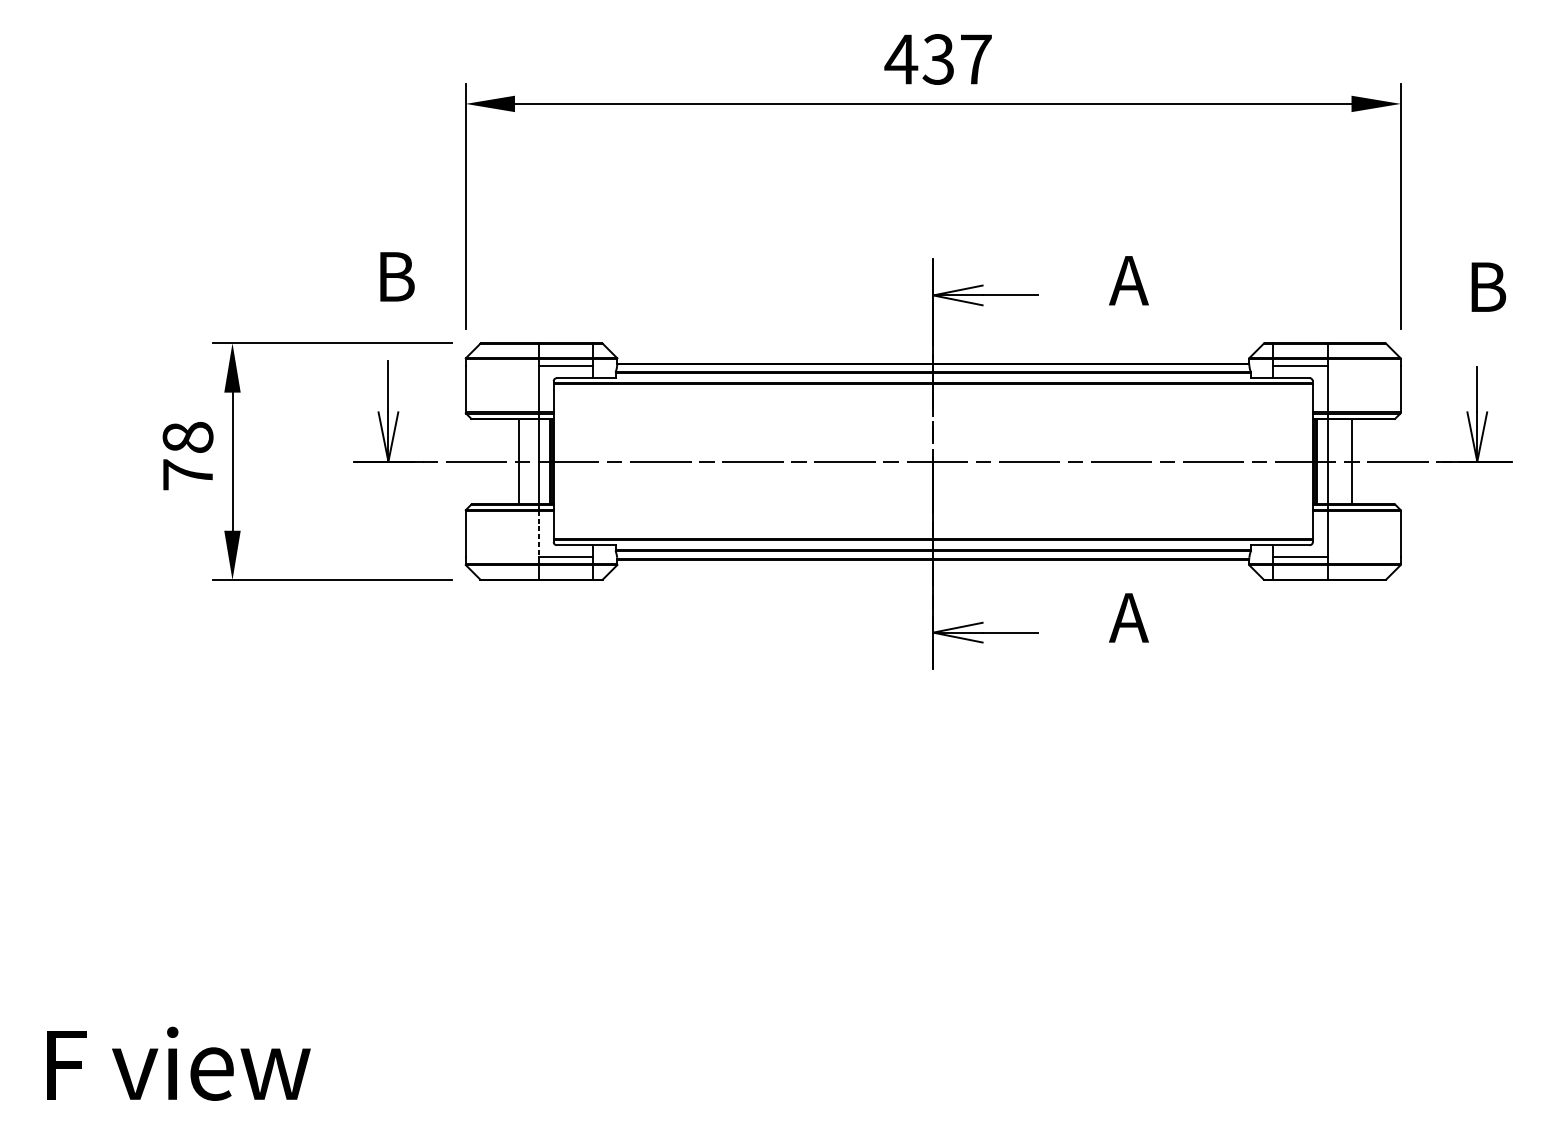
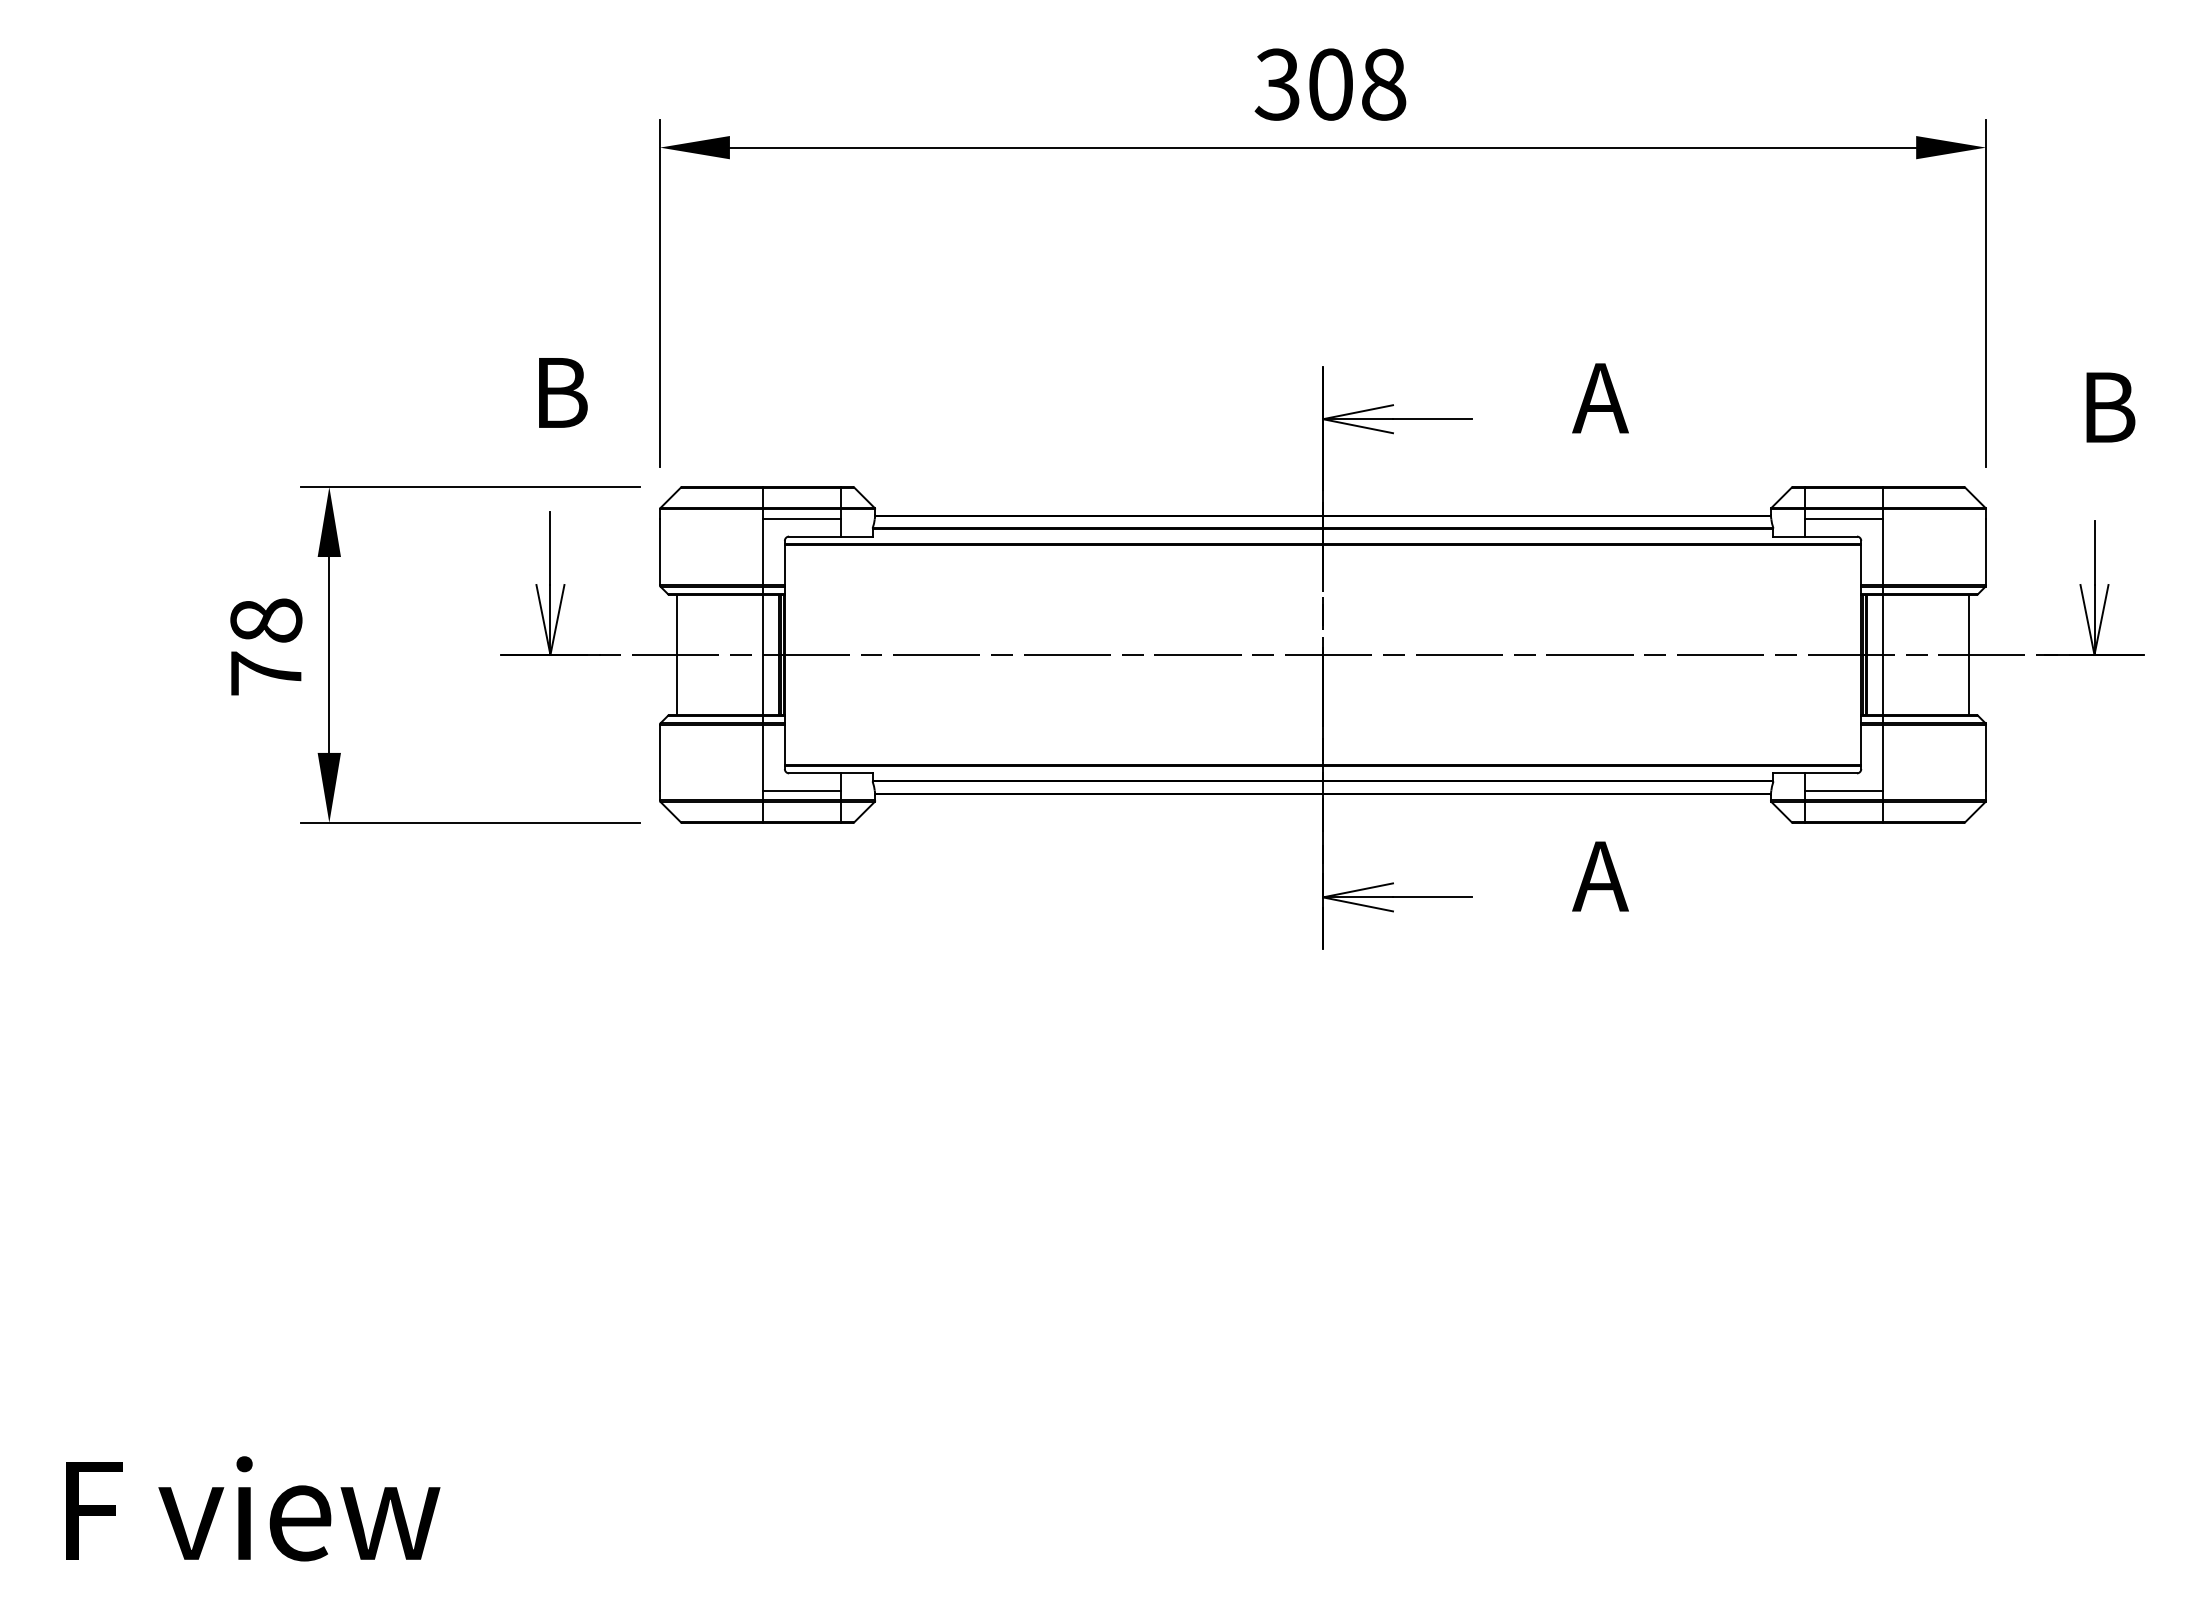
text: (937, 59) -> (1329, 84), 437 -> 308
line: (518, 461) -> (677, 654), moved
line: (1351, 461) -> (1968, 654), moved
line: (538, 534) -> (763, 757), dashed -> solid

